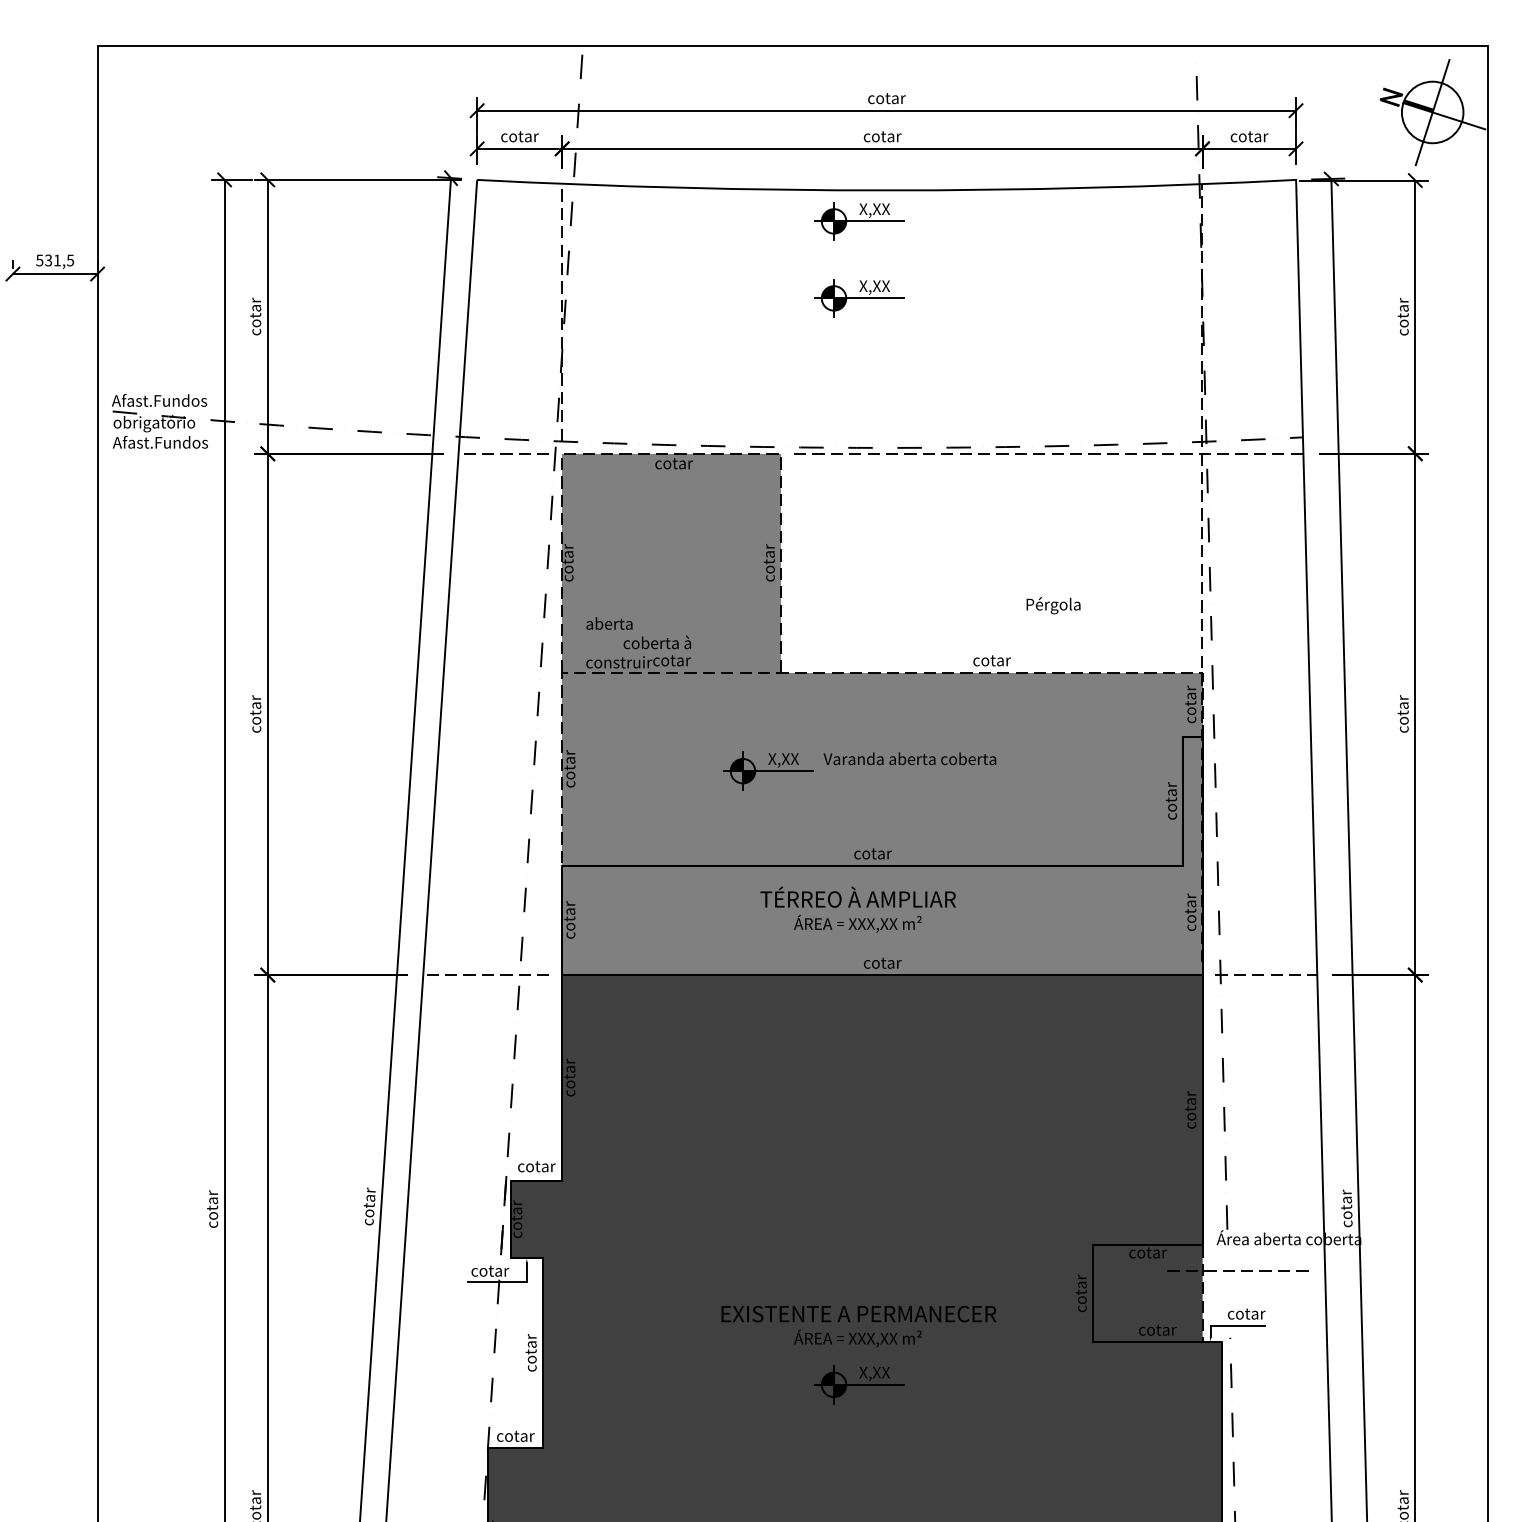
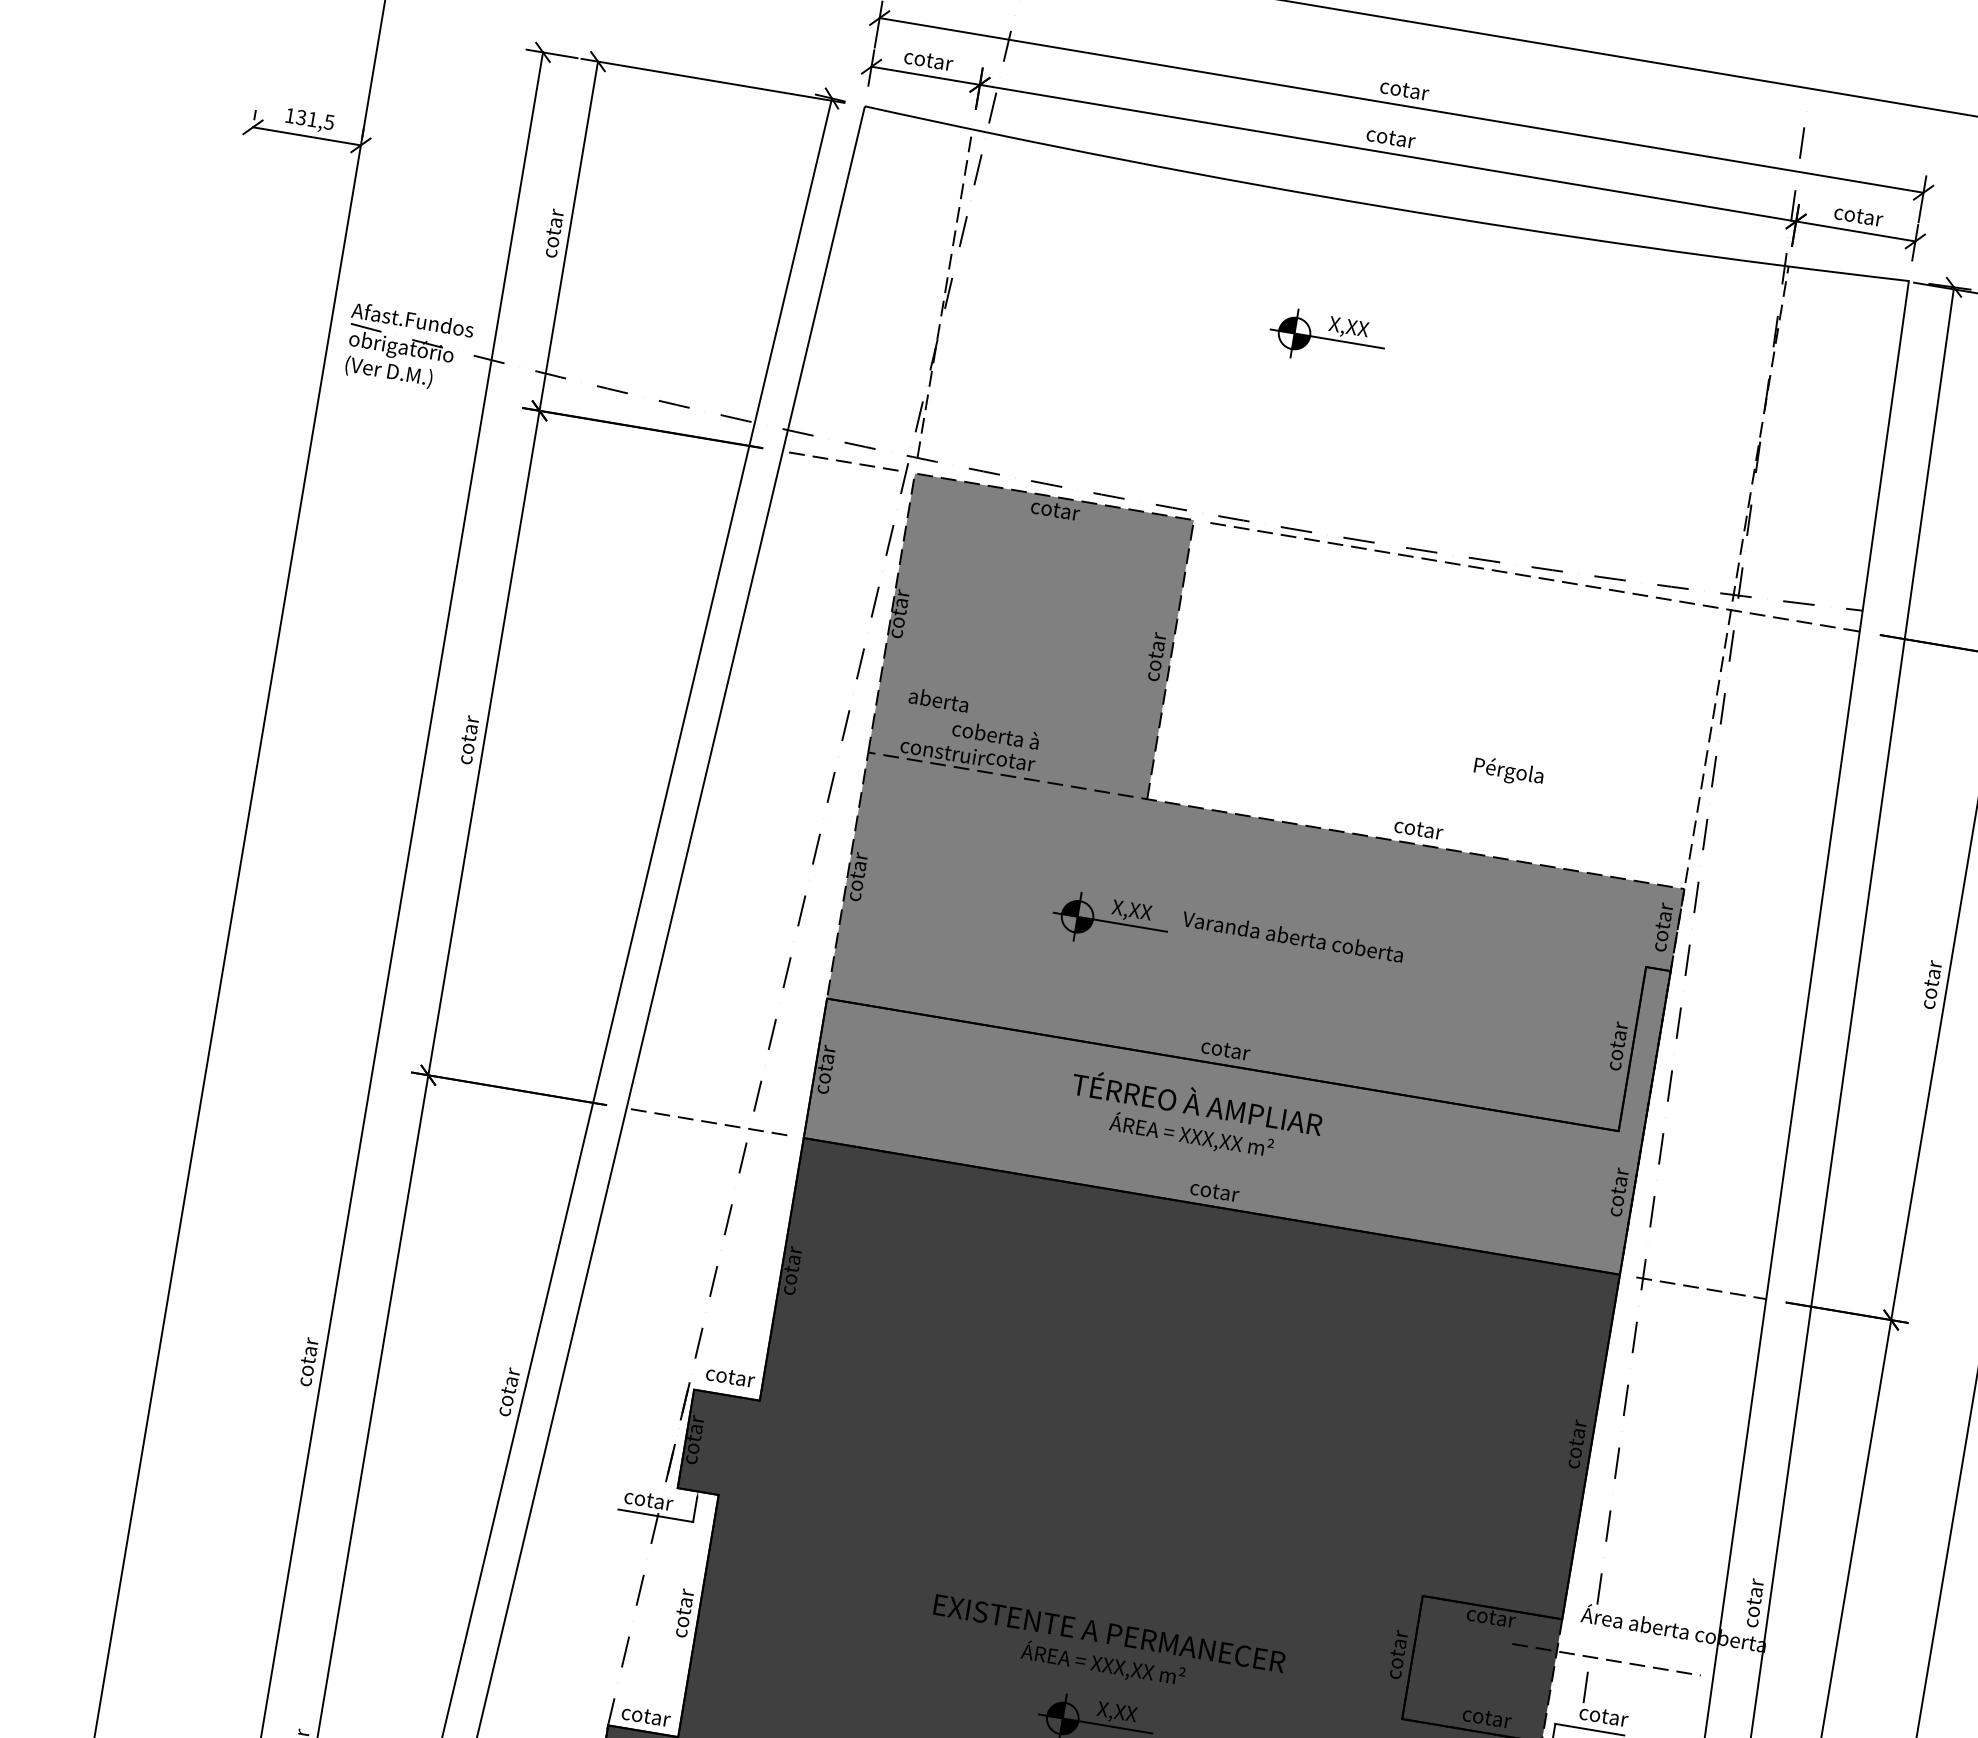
part: (859, 221) -> (1343, 240), removed
text: (39, 260) -> (289, 115), 531,5 -> 131,5
text: (160, 443) -> (404, 374), Afast.Fundos -> (Ver D.M.)
line: (1228, 1293) -> (1585, 1686), added

